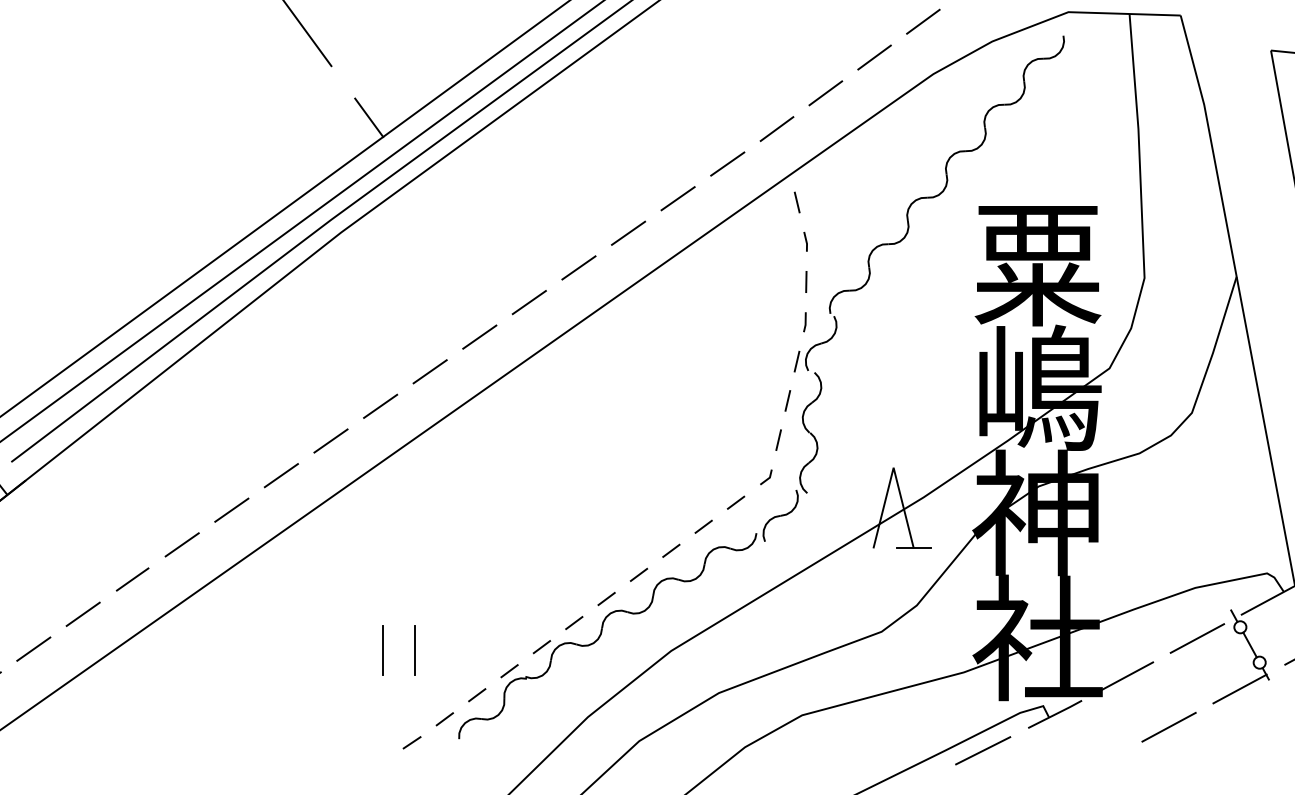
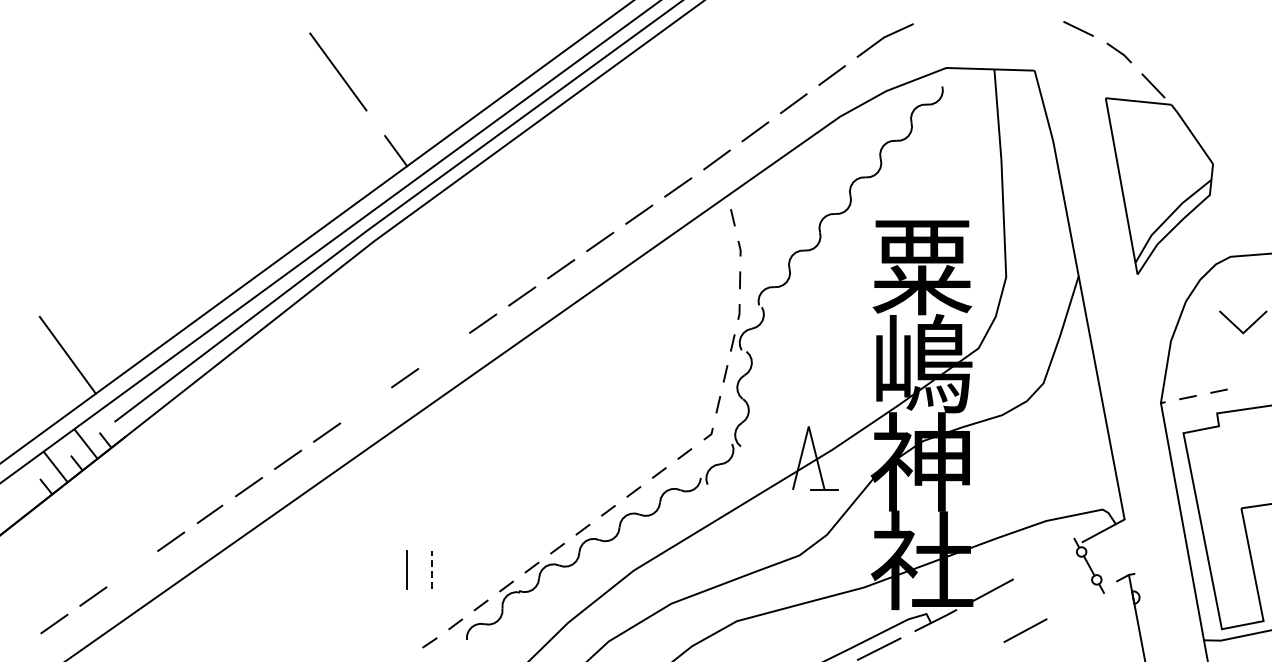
line: (430, 371) -> (444, 350), removed
line: (331, 441) -> (366, 405), removed
line: (1197, 638) -> (1047, 560), removed
line: (34, 649) -> (132, 569), removed
line: (415, 649) -> (432, 569), solid -> dashed
line: (1240, 688) -> (1081, 600), removed

